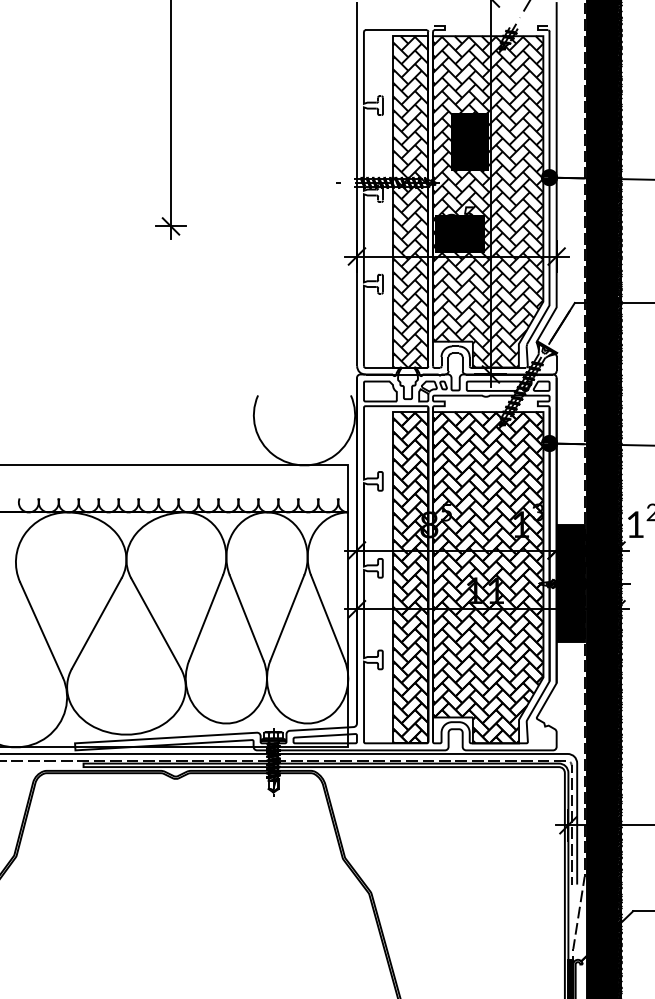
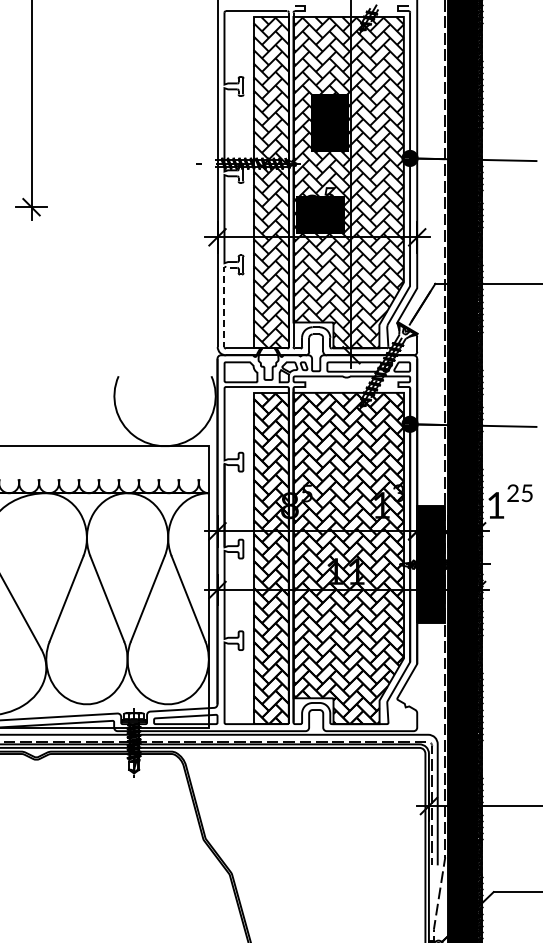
line: (363, 318) -> (224, 299), solid -> dashed

